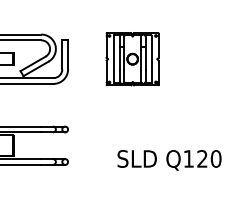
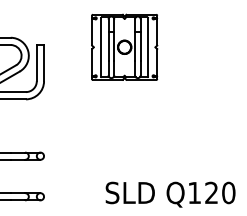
part: (132, 59) -> (124, 47), moved

